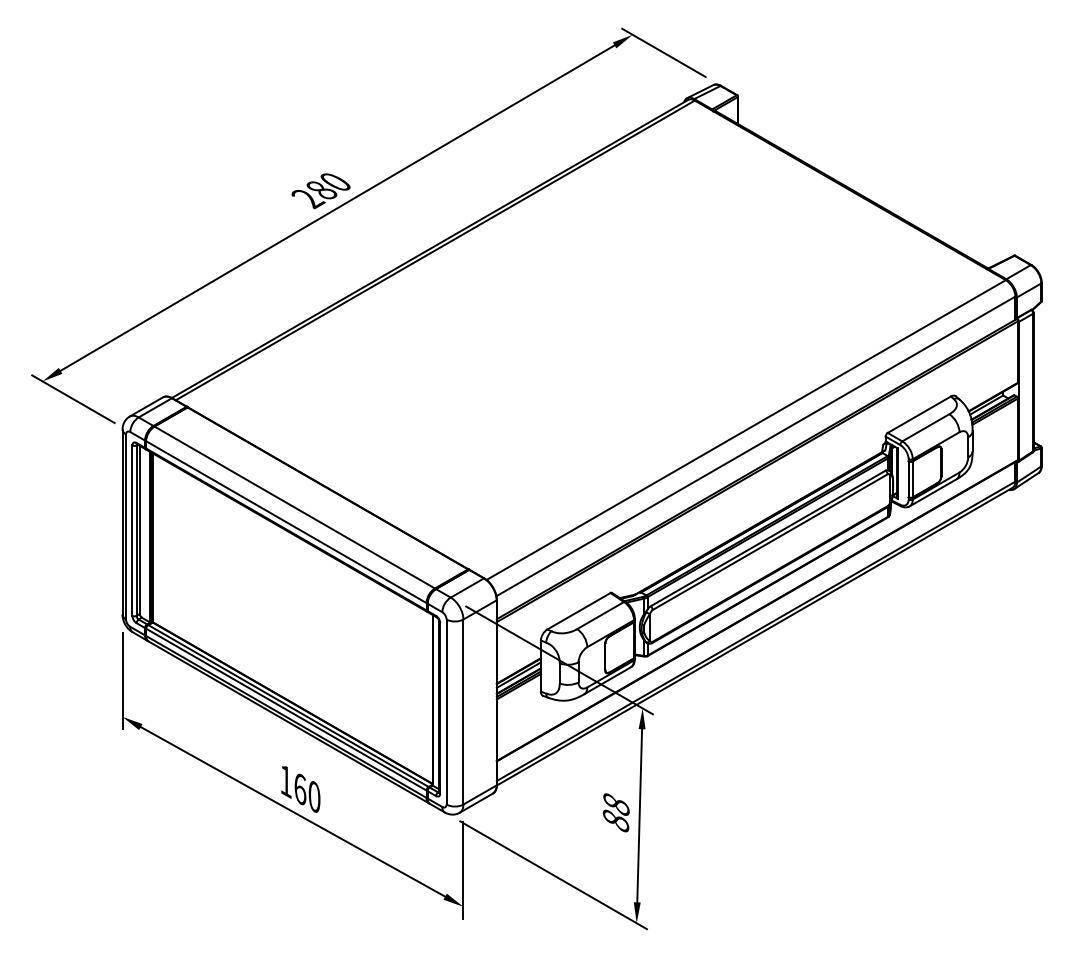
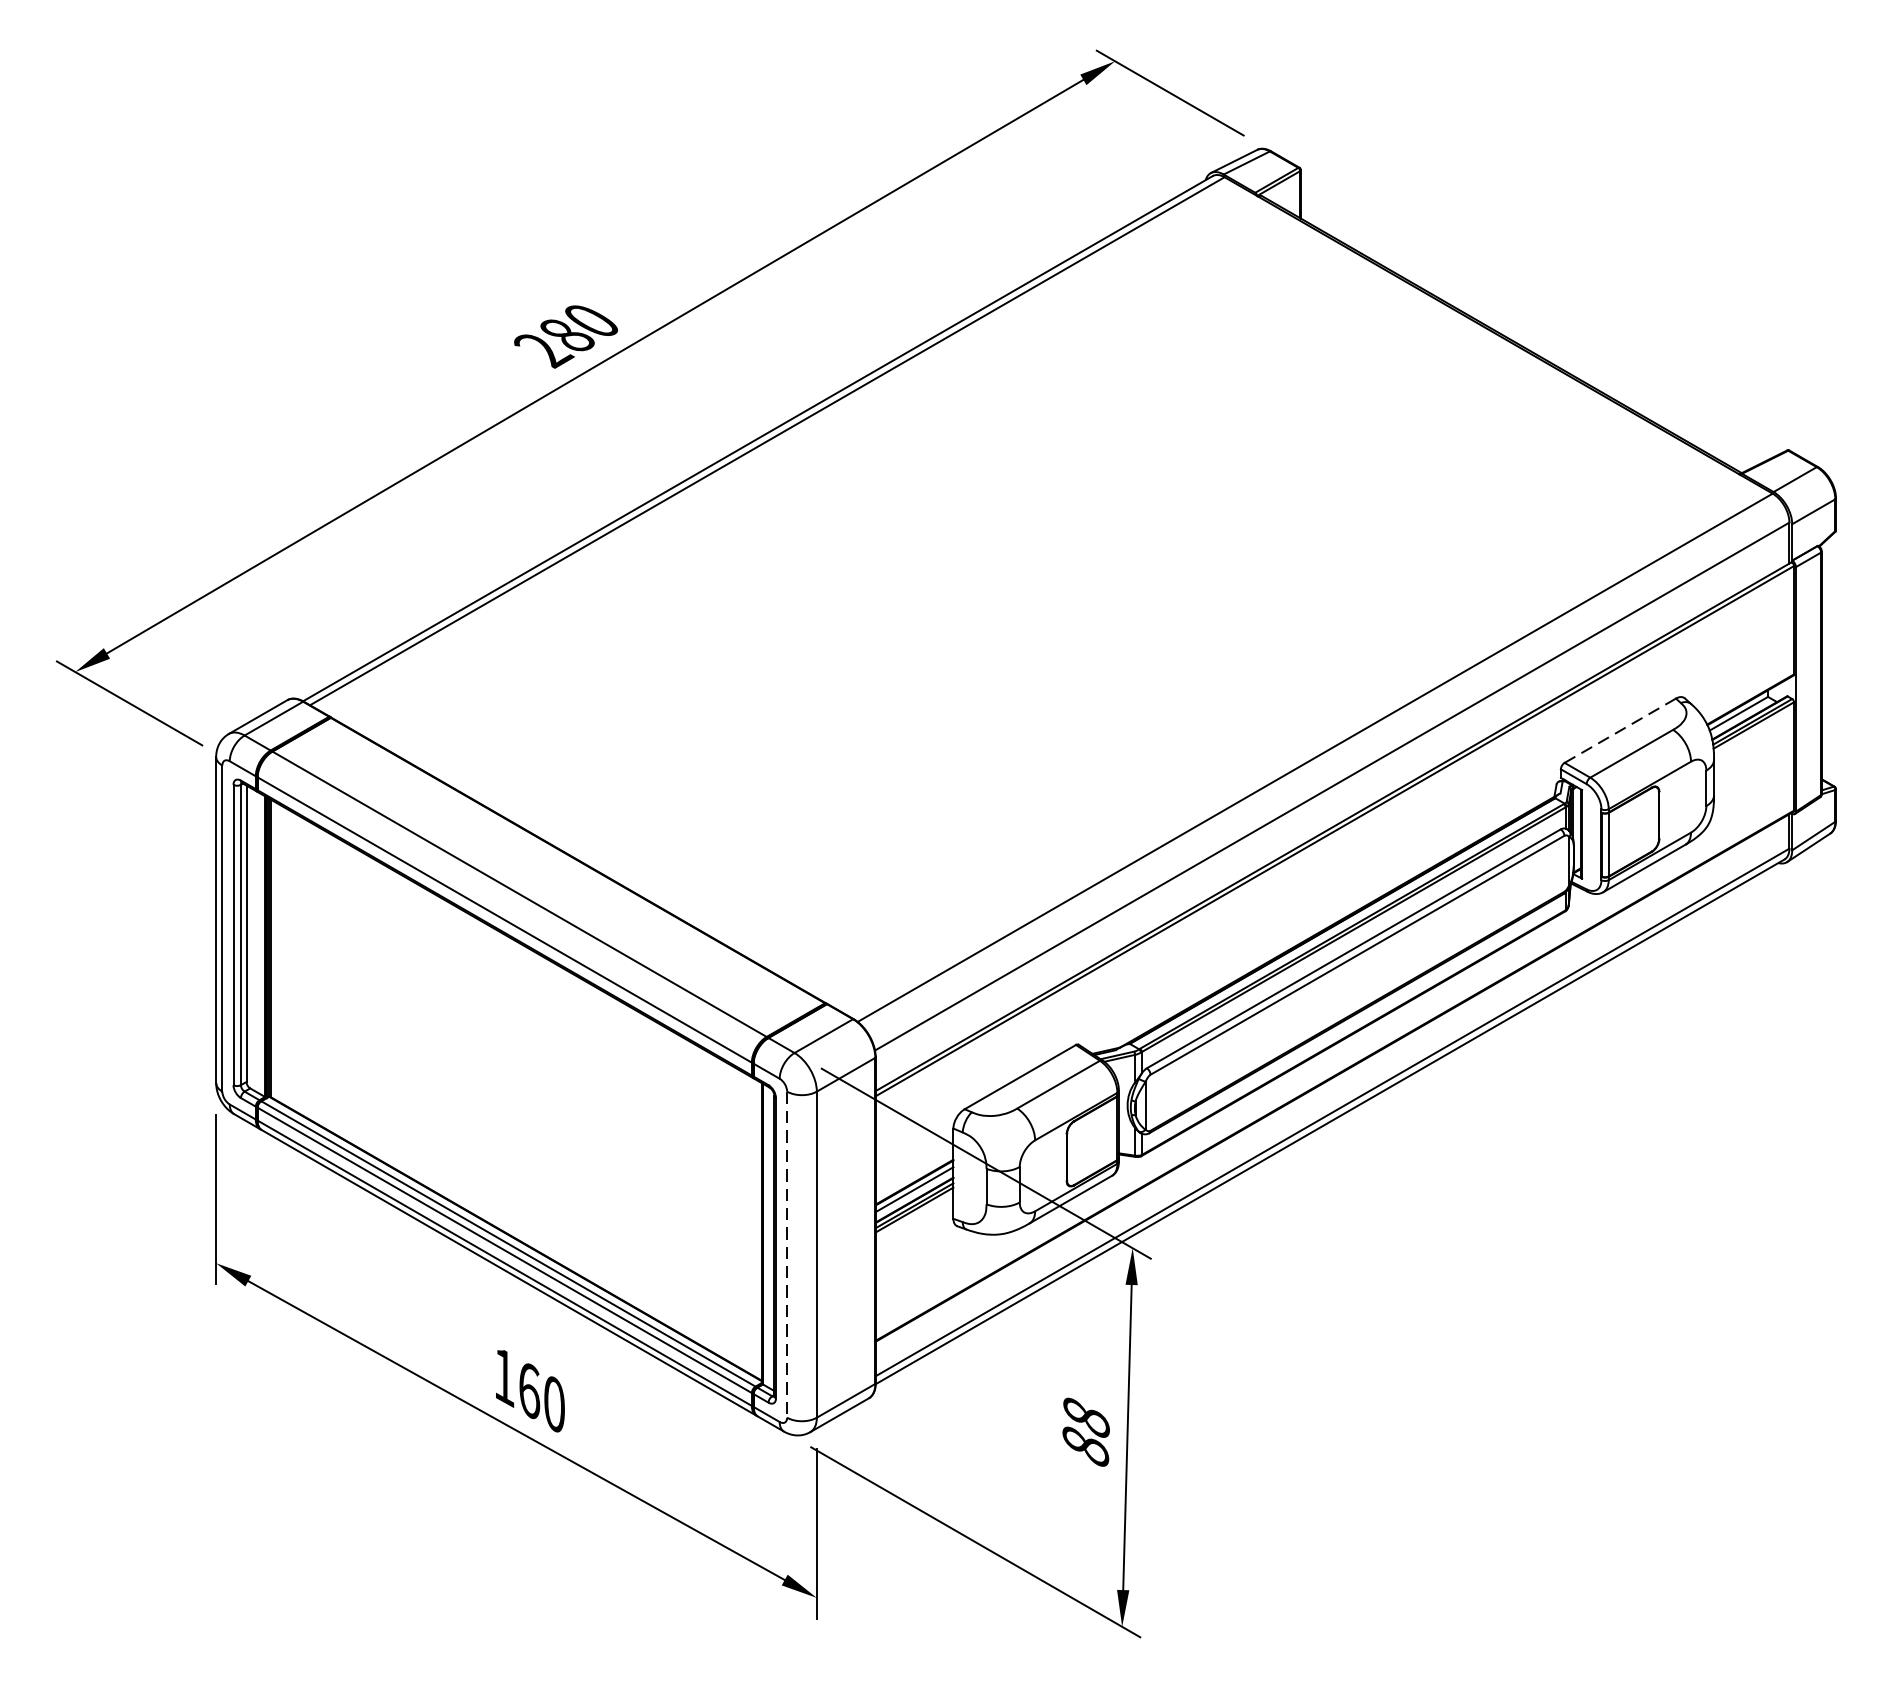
line: (919, 414) -> (1620, 730), solid -> dashed
line: (446, 712) -> (787, 1255), solid -> dashed

